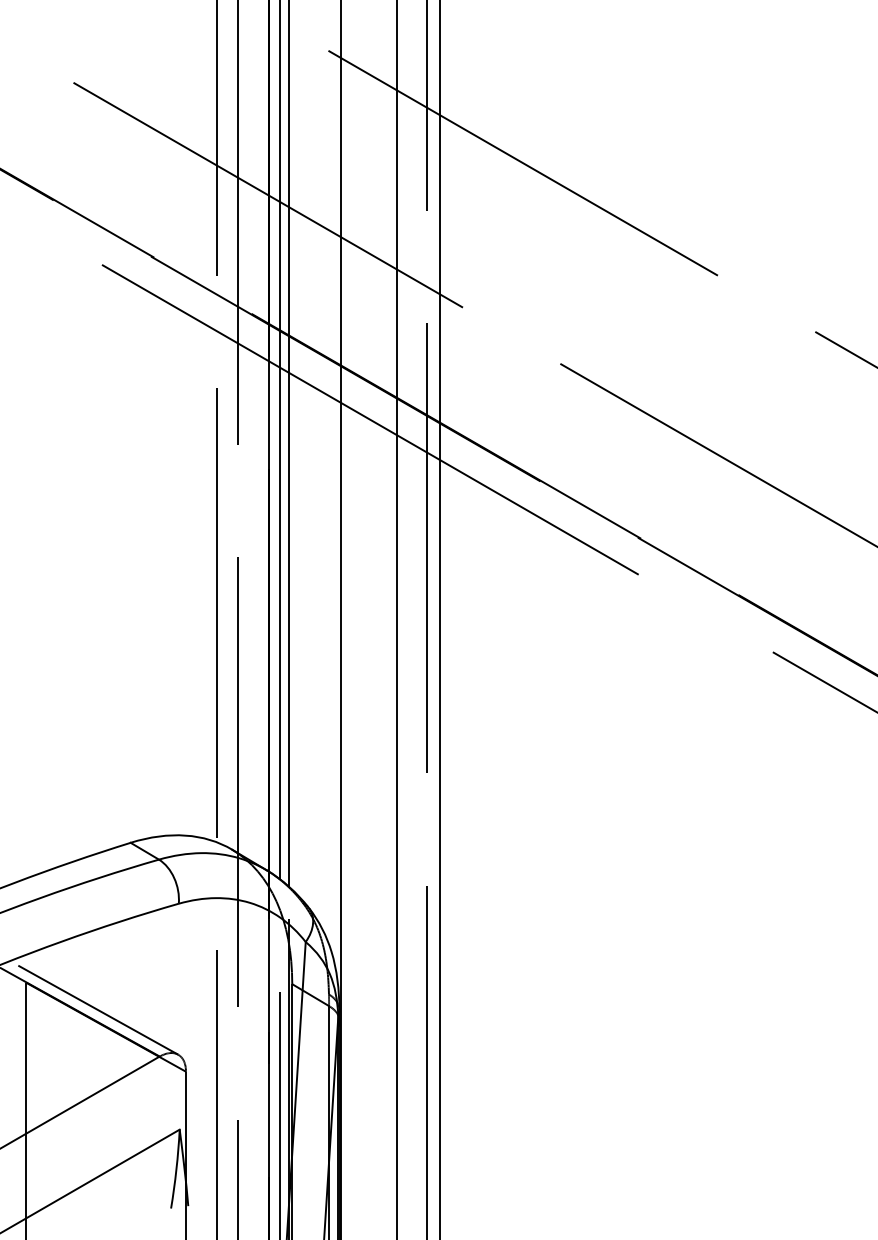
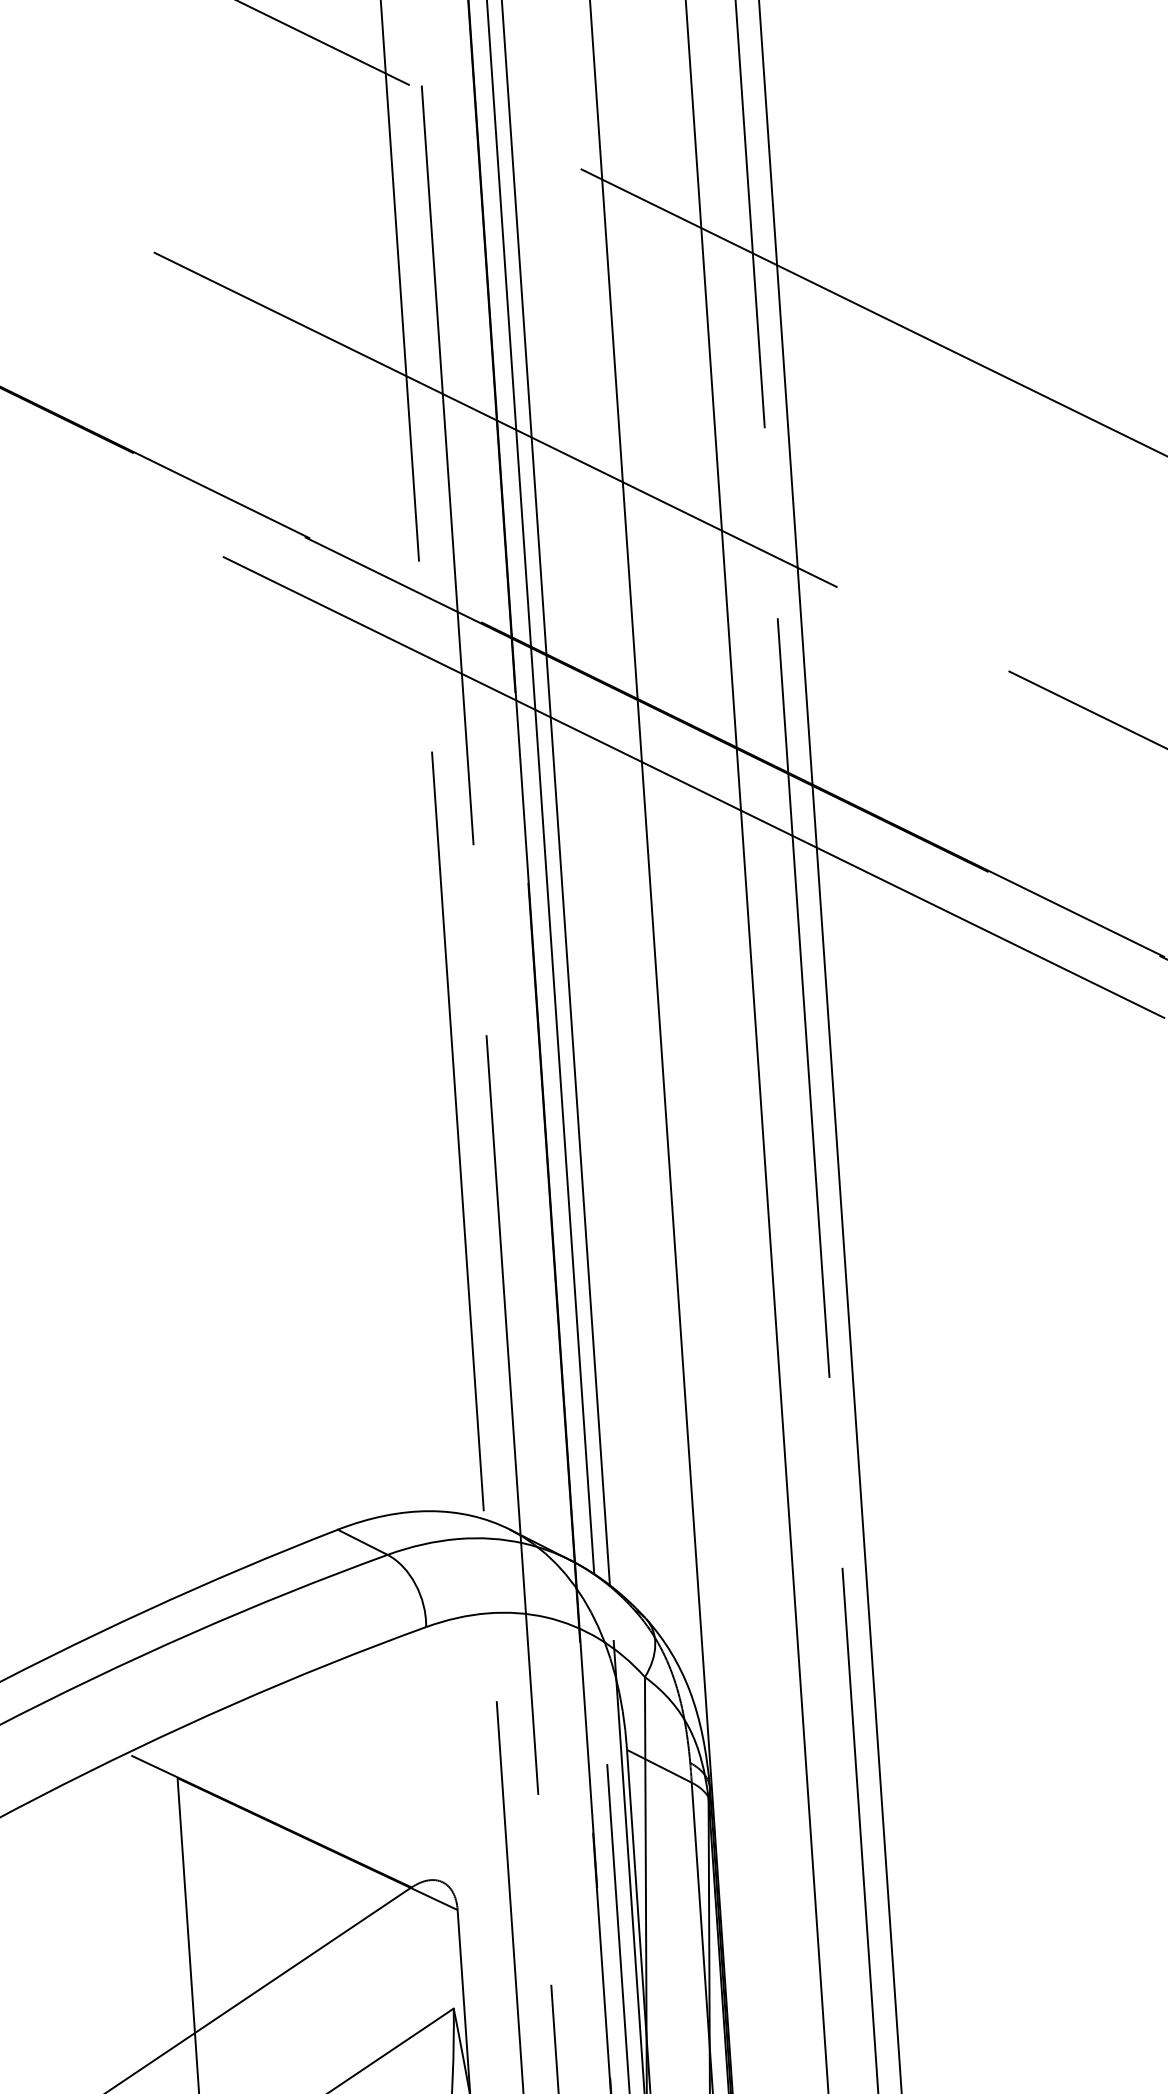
line: (98, 1009) -> (302, 1815), removed

